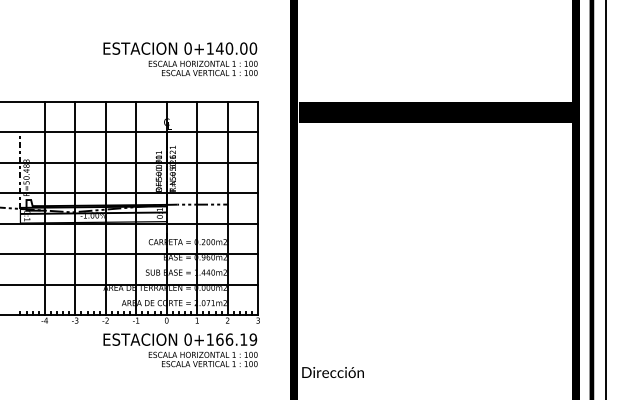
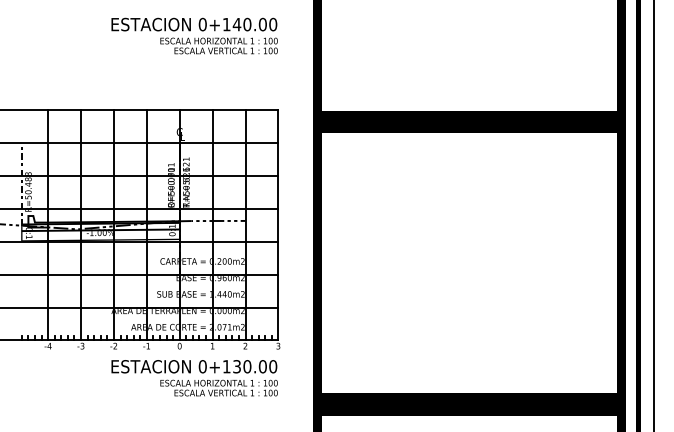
text: (180, 59) -> (194, 36), moved
text: (236, 339) -> (254, 366), 0+166.19 -> 0+130.00
fill: (435, 374) -> (469, 404), added

